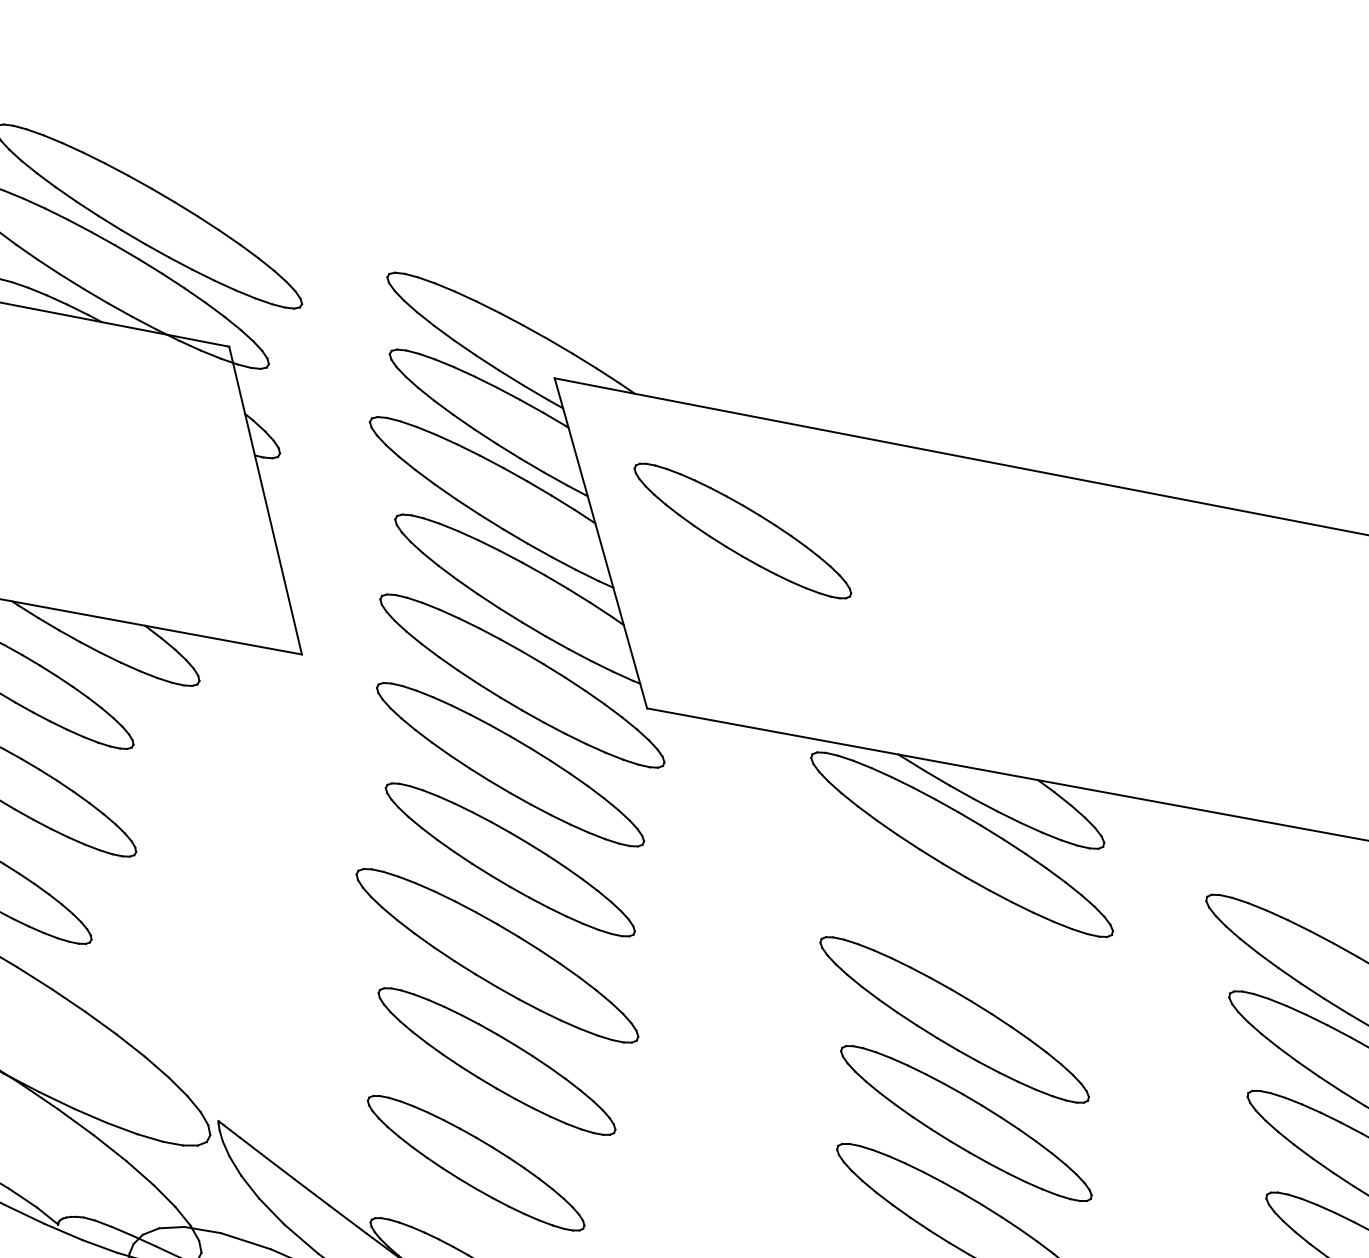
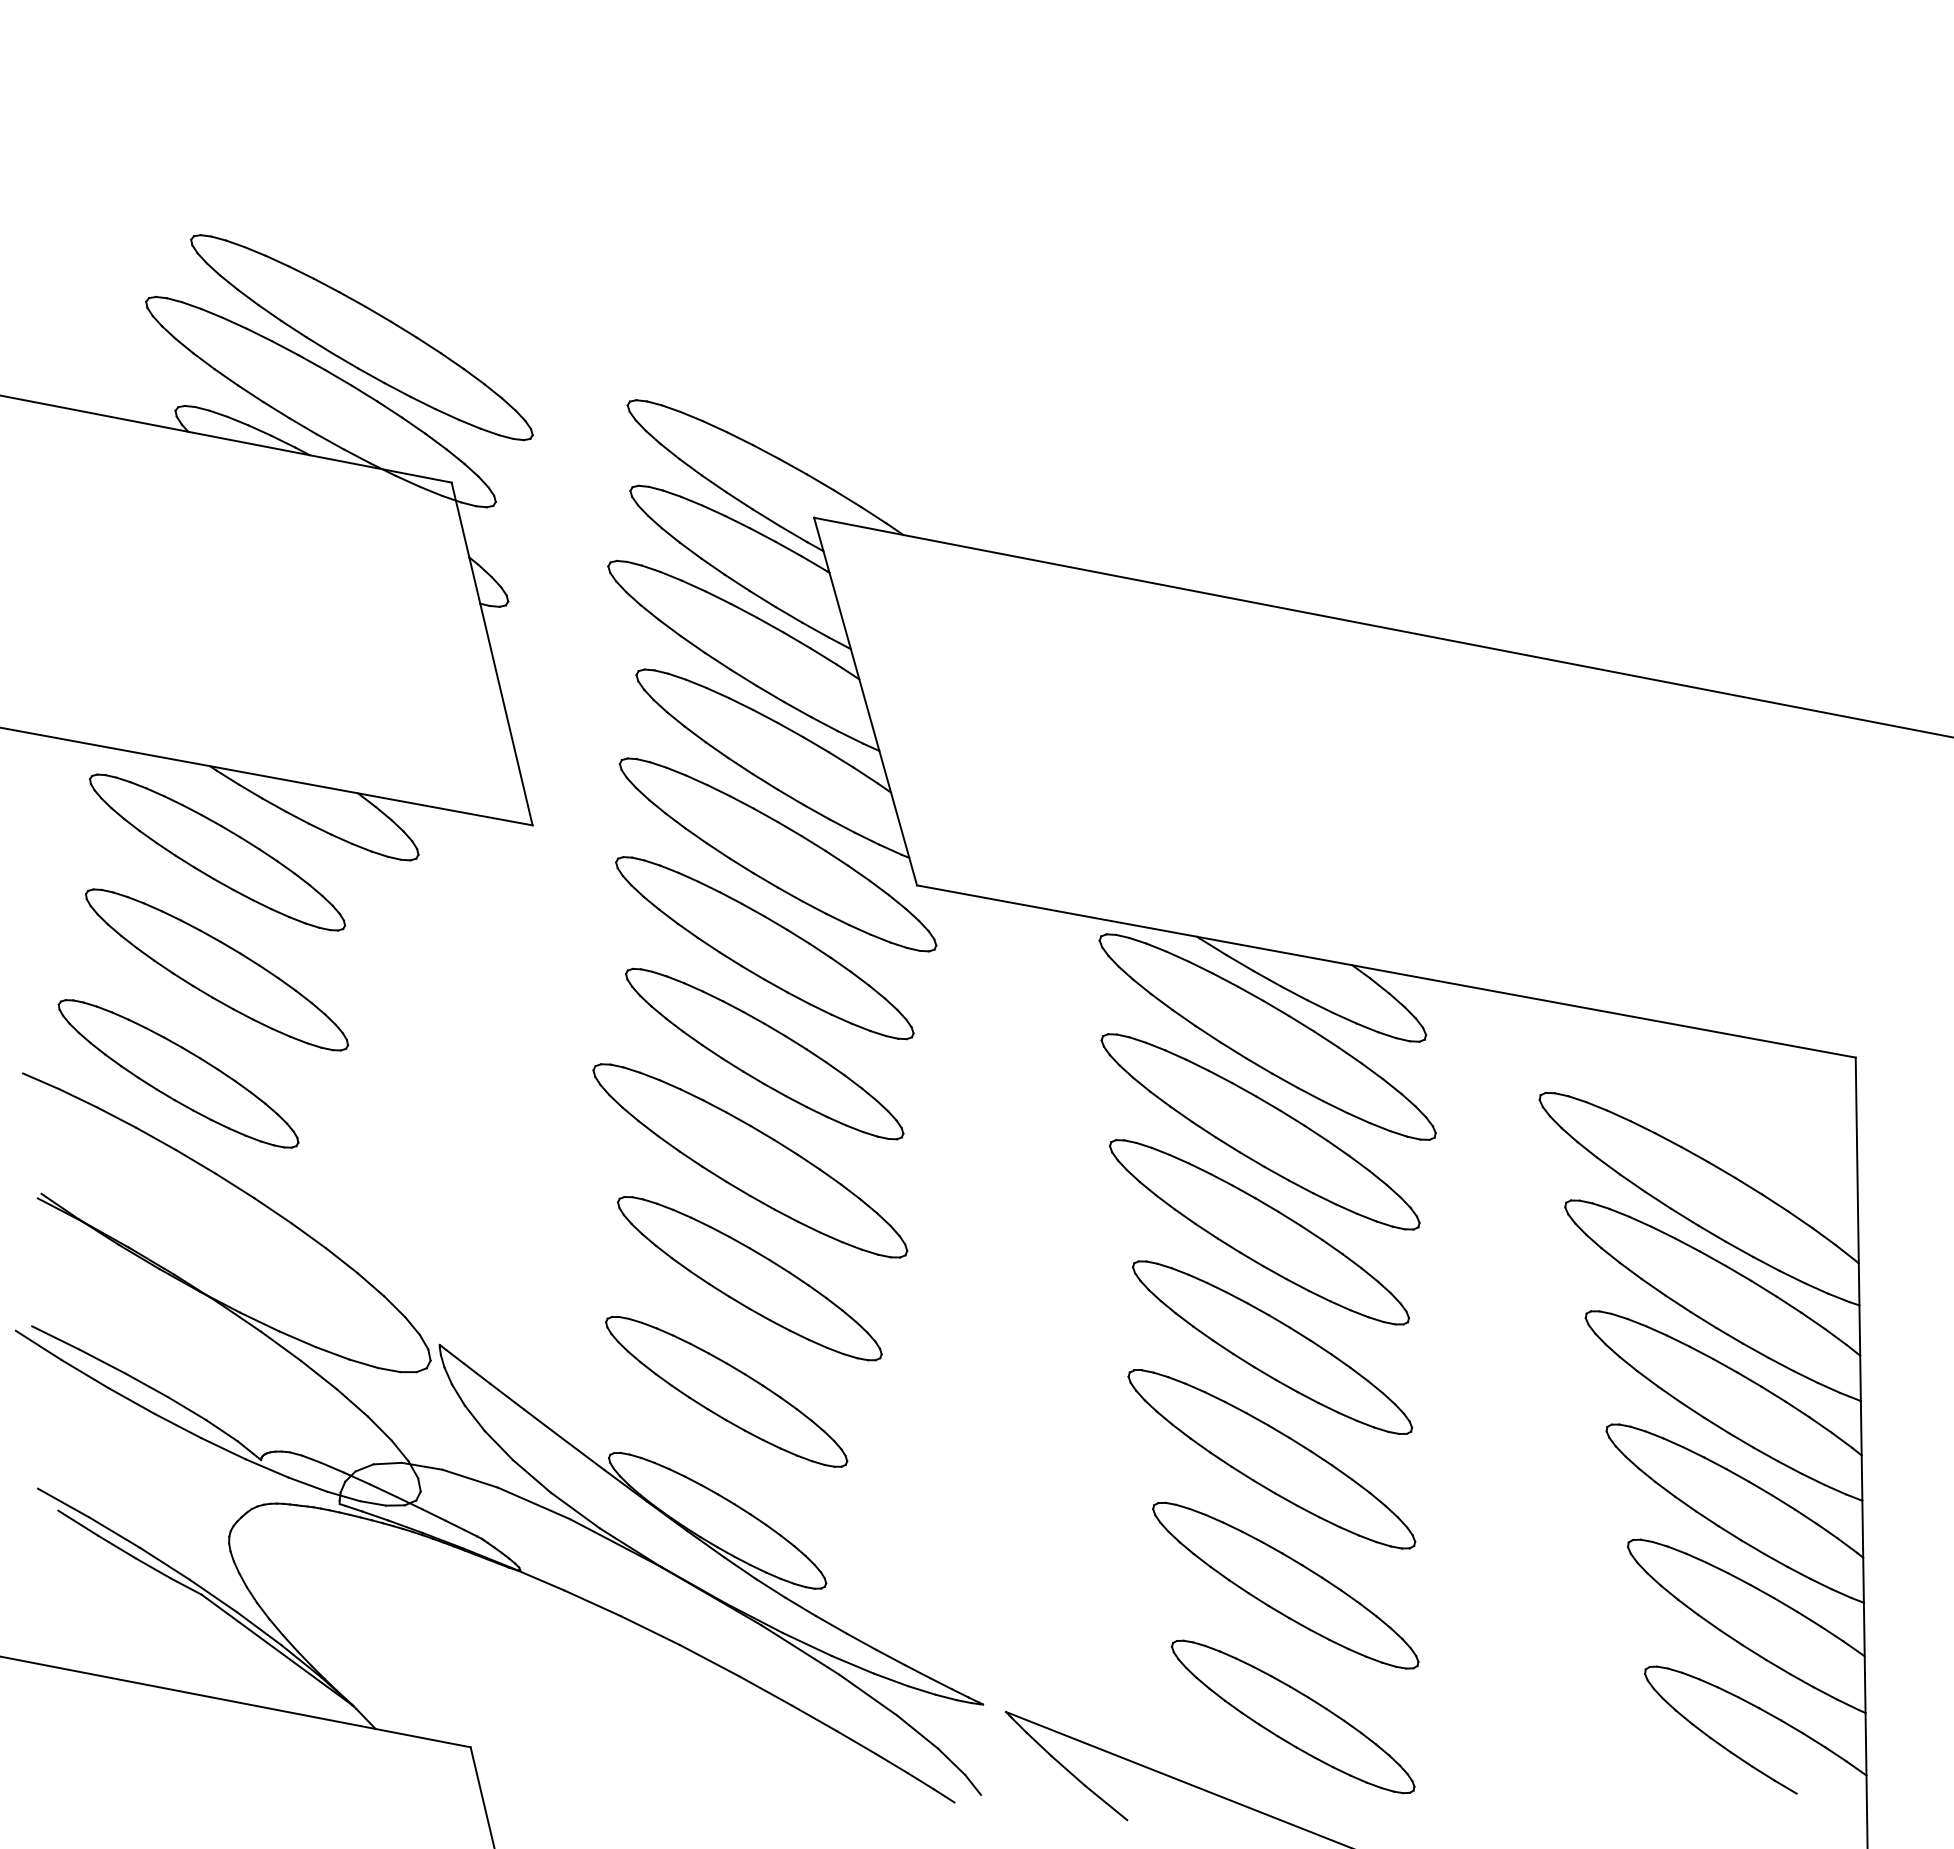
part: (742, 530) -> (1023, 687), removed
part: (955, 929) -> (1260, 1131), added

